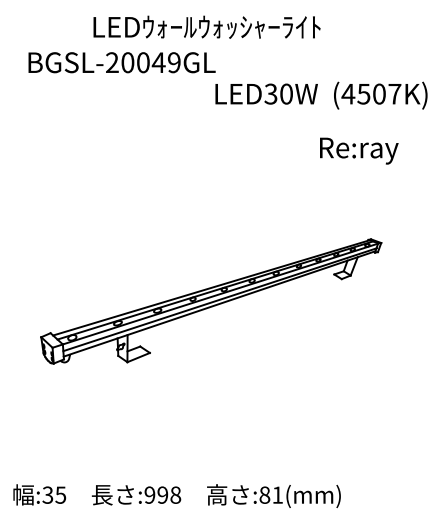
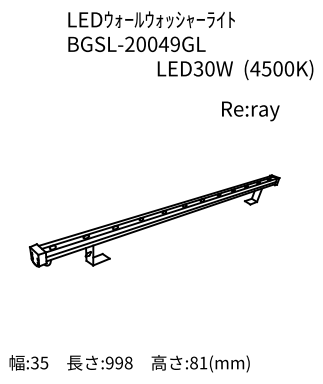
text: (121, 62) -> (136, 44), moved
text: (394, 93) -> (289, 68), (4507K) -> (4500K)
text: (359, 150) -> (250, 110), moved

